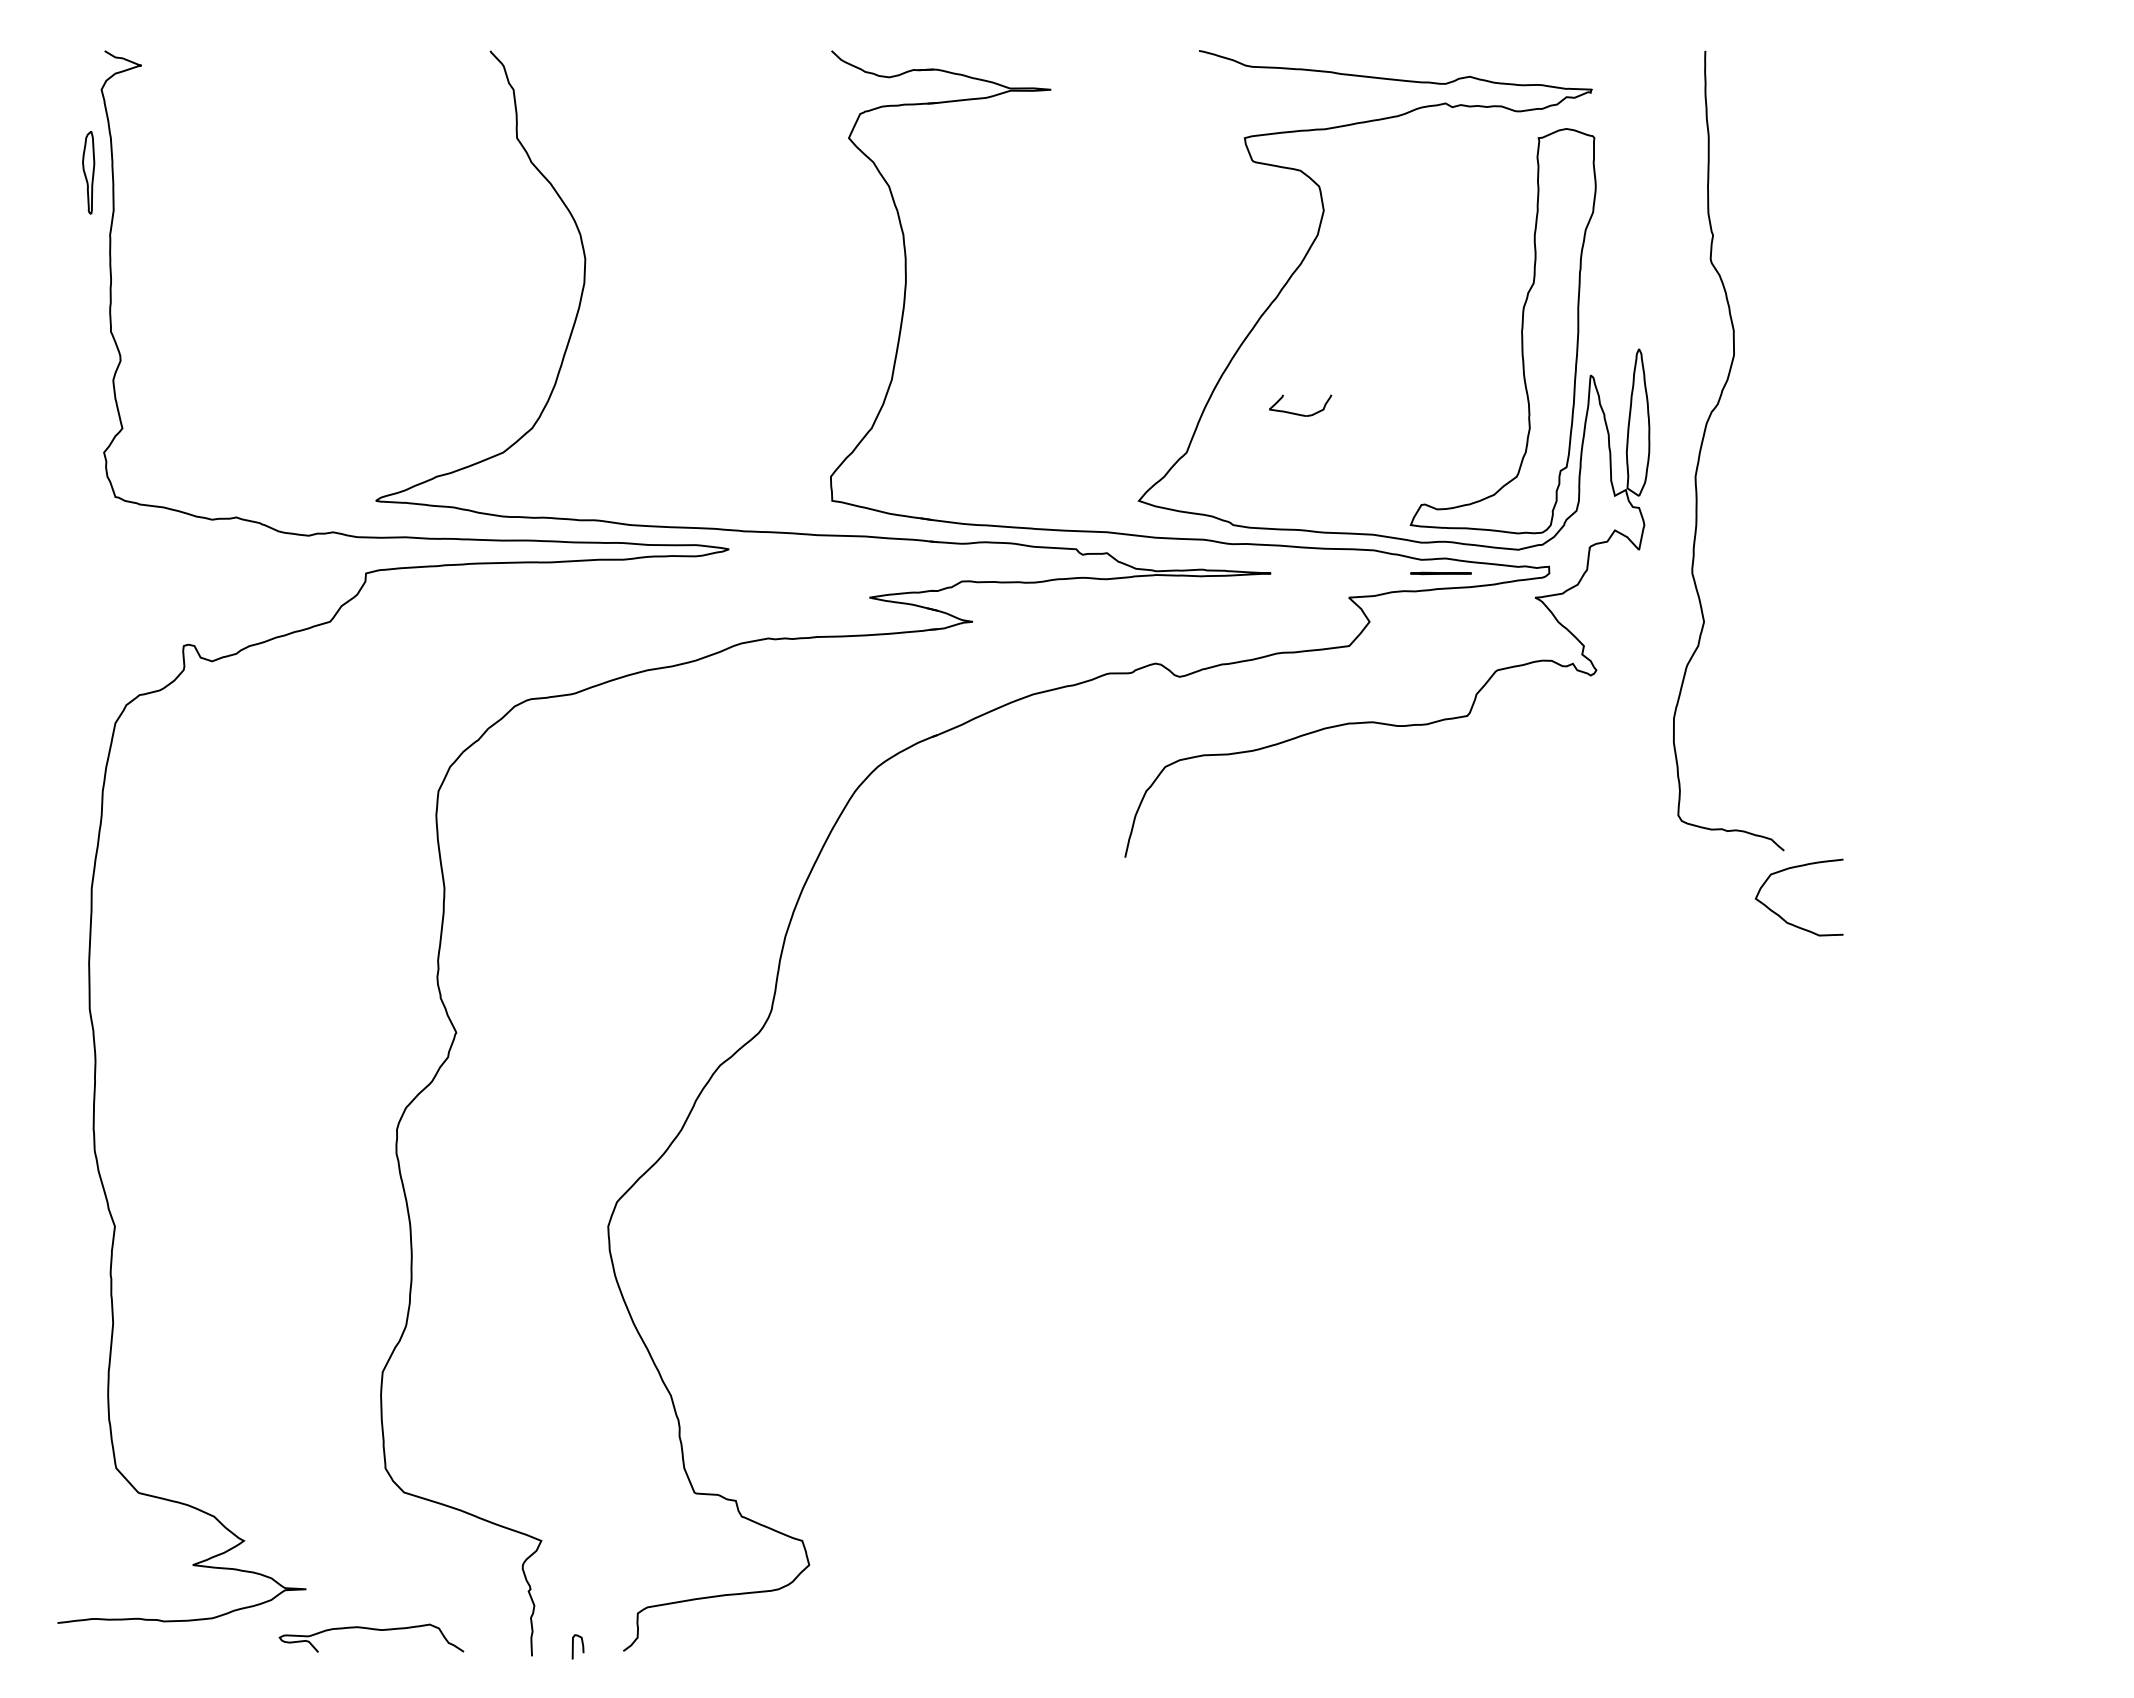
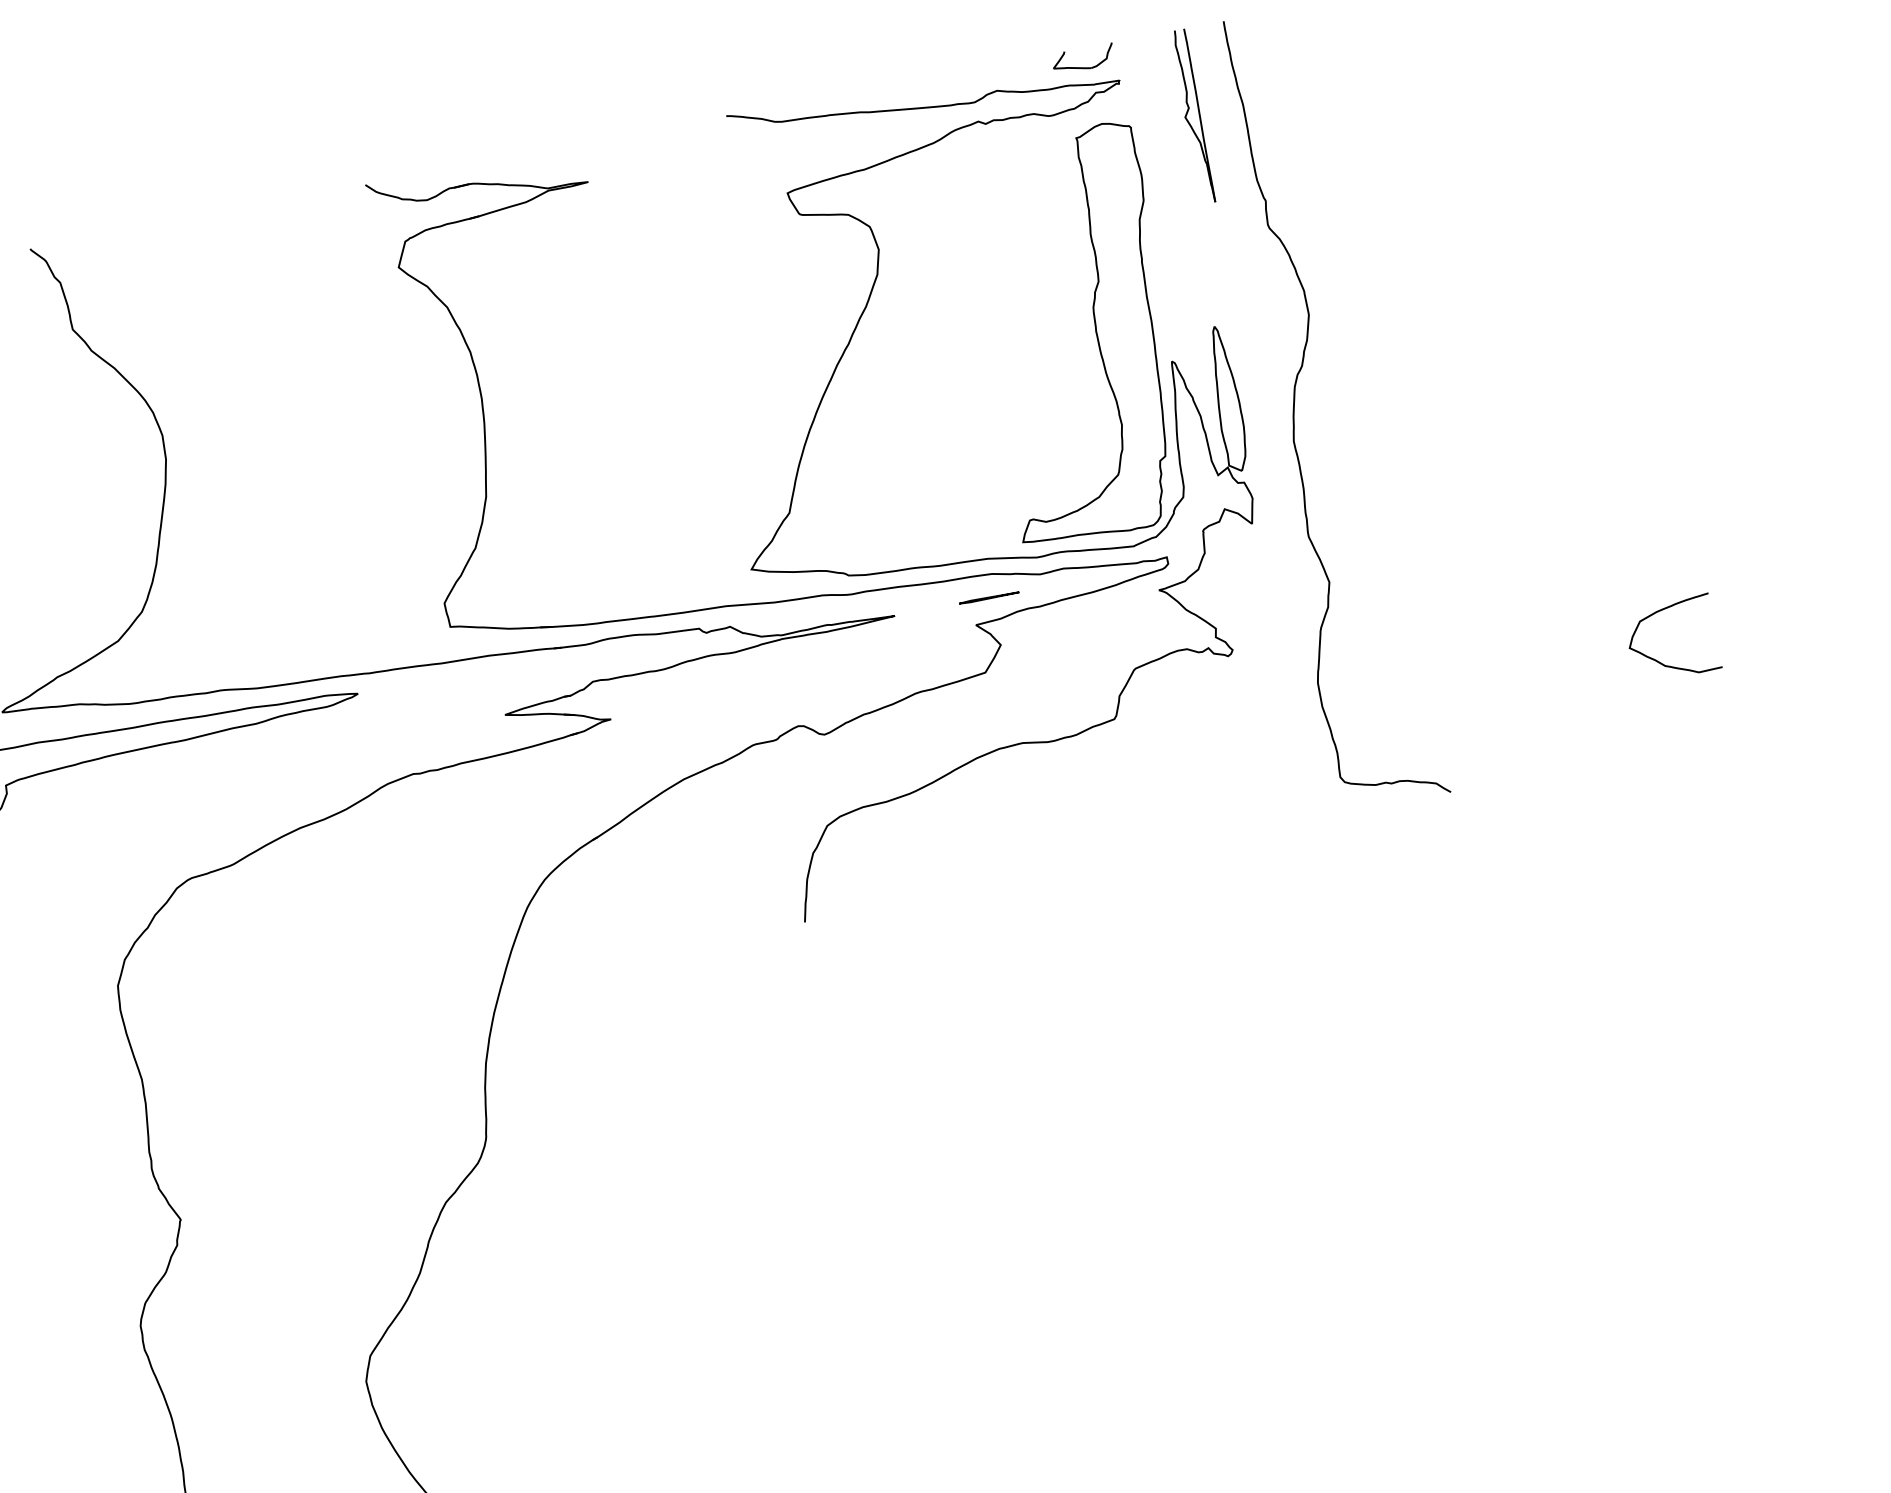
part: (1657, 138) -> (1193, 116), added
part: (1298, 413) -> (1082, 67), moved
line: (1440, 573) -> (988, 598), moved
curve: (1780, 915) -> (1657, 659), moved

